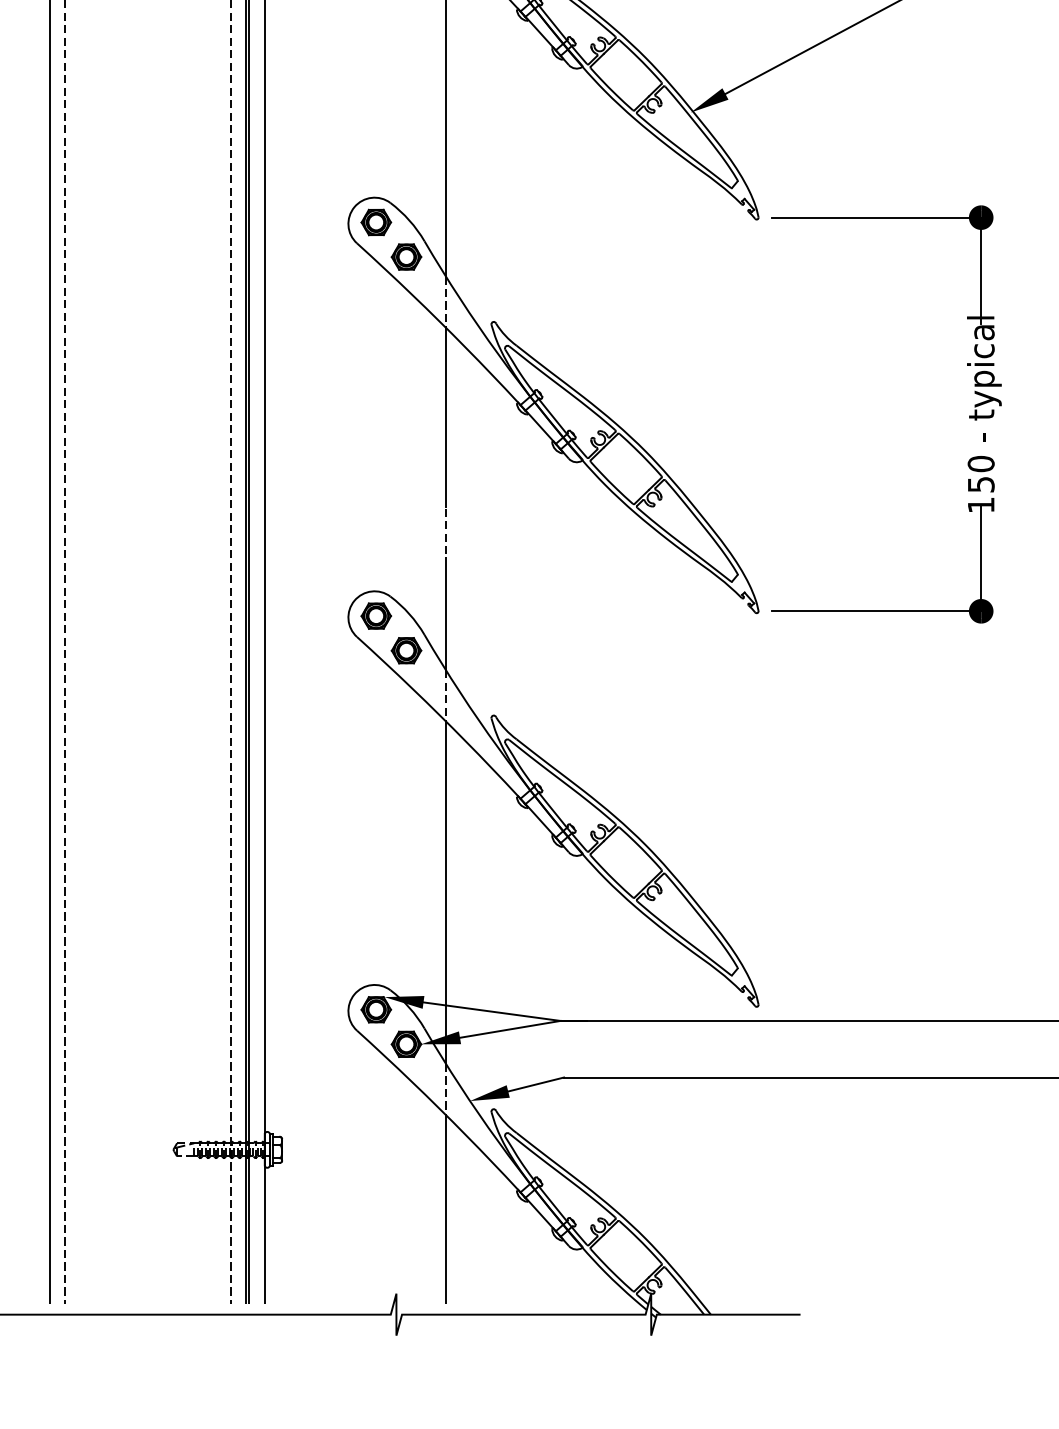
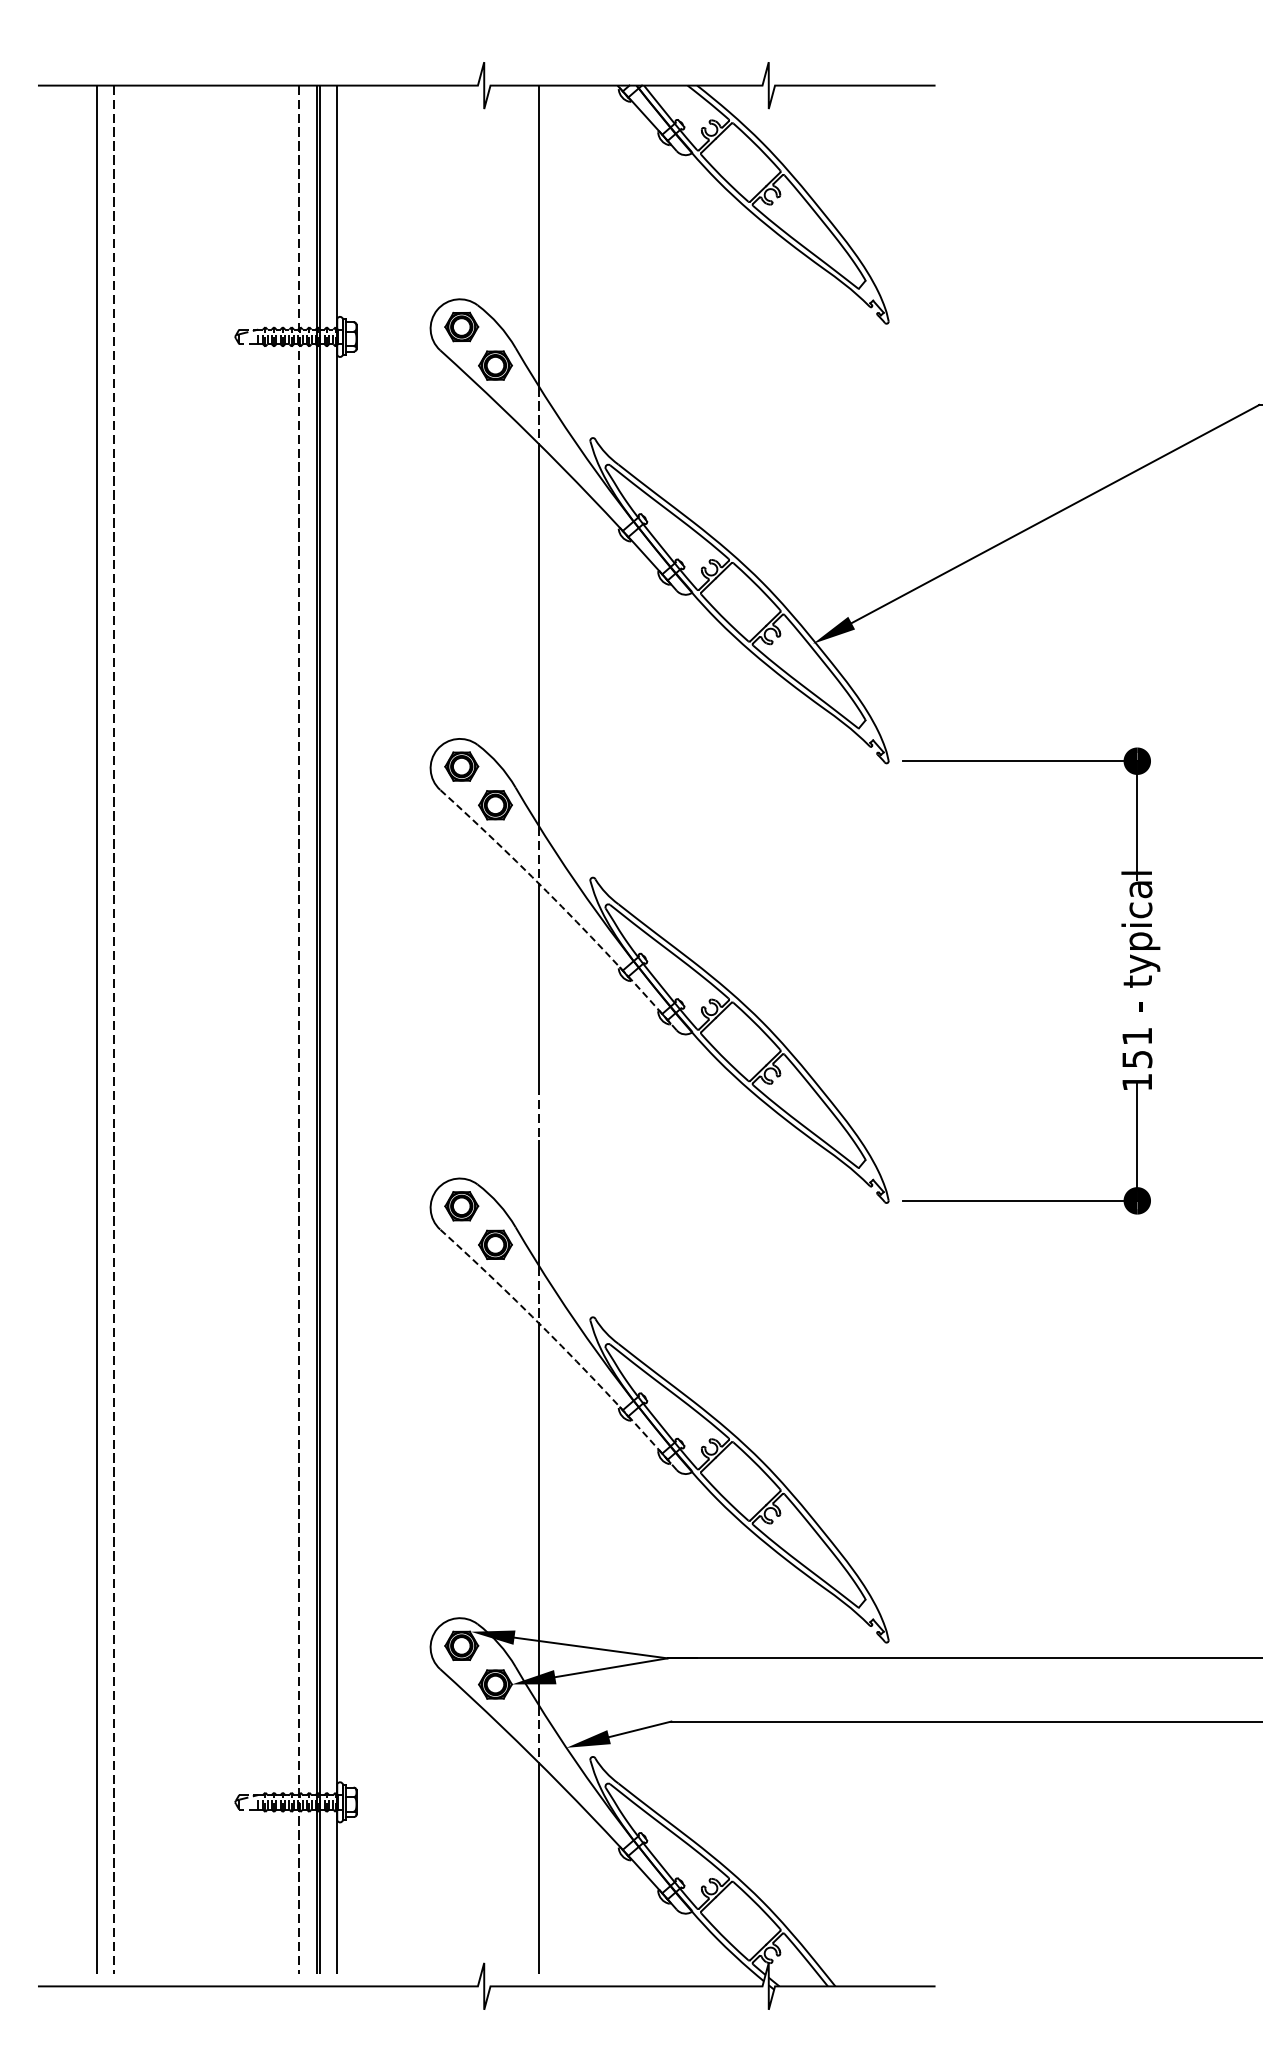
arc: (465, 347) -> (561, 906), solid -> dashed
text: (981, 464) -> (1137, 1036), 150 -> 151
arc: (465, 741) -> (561, 1346), solid -> dashed

